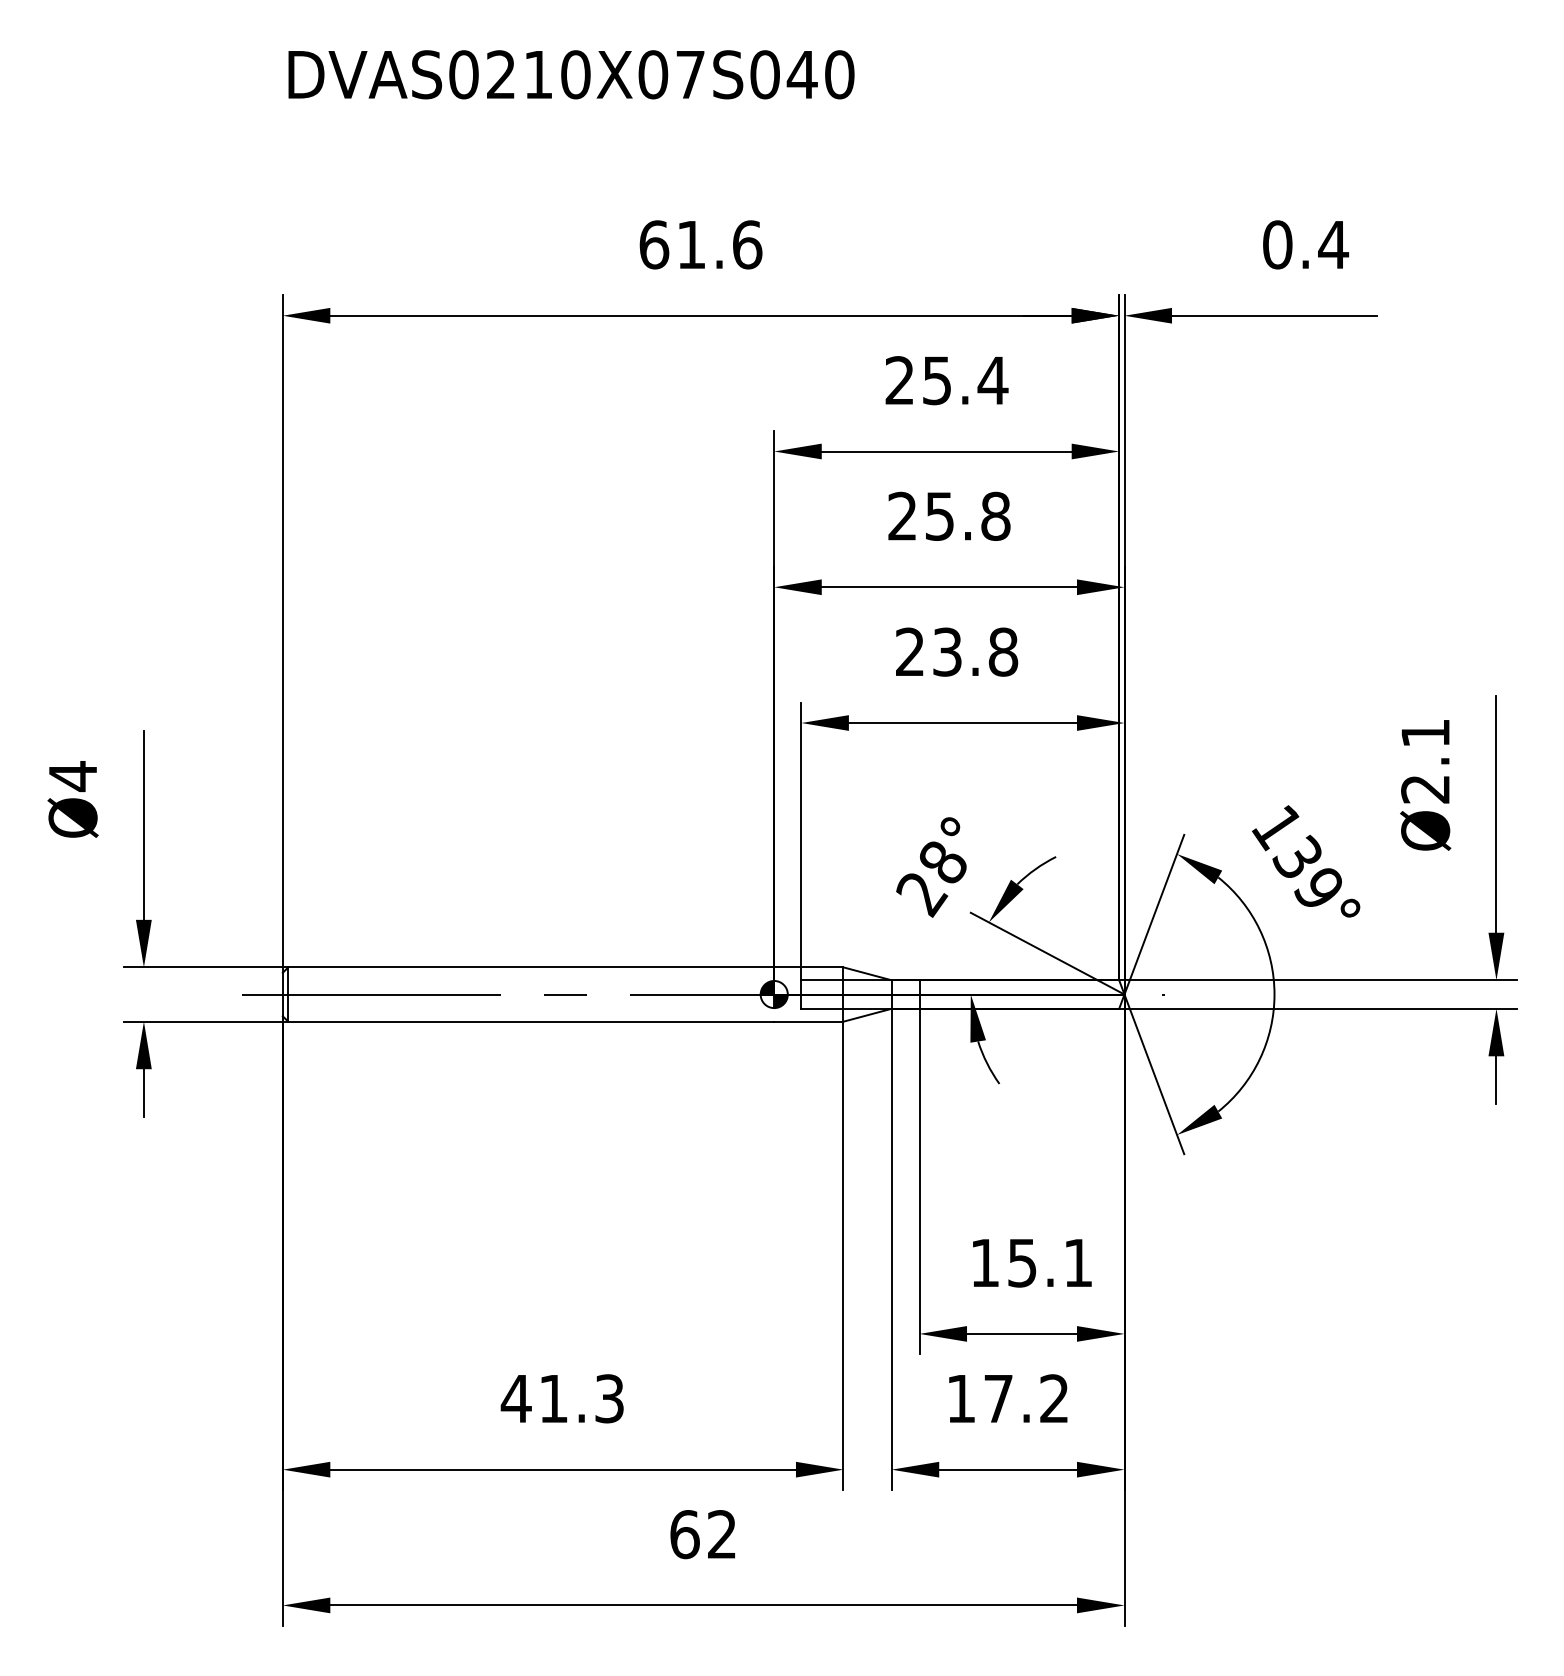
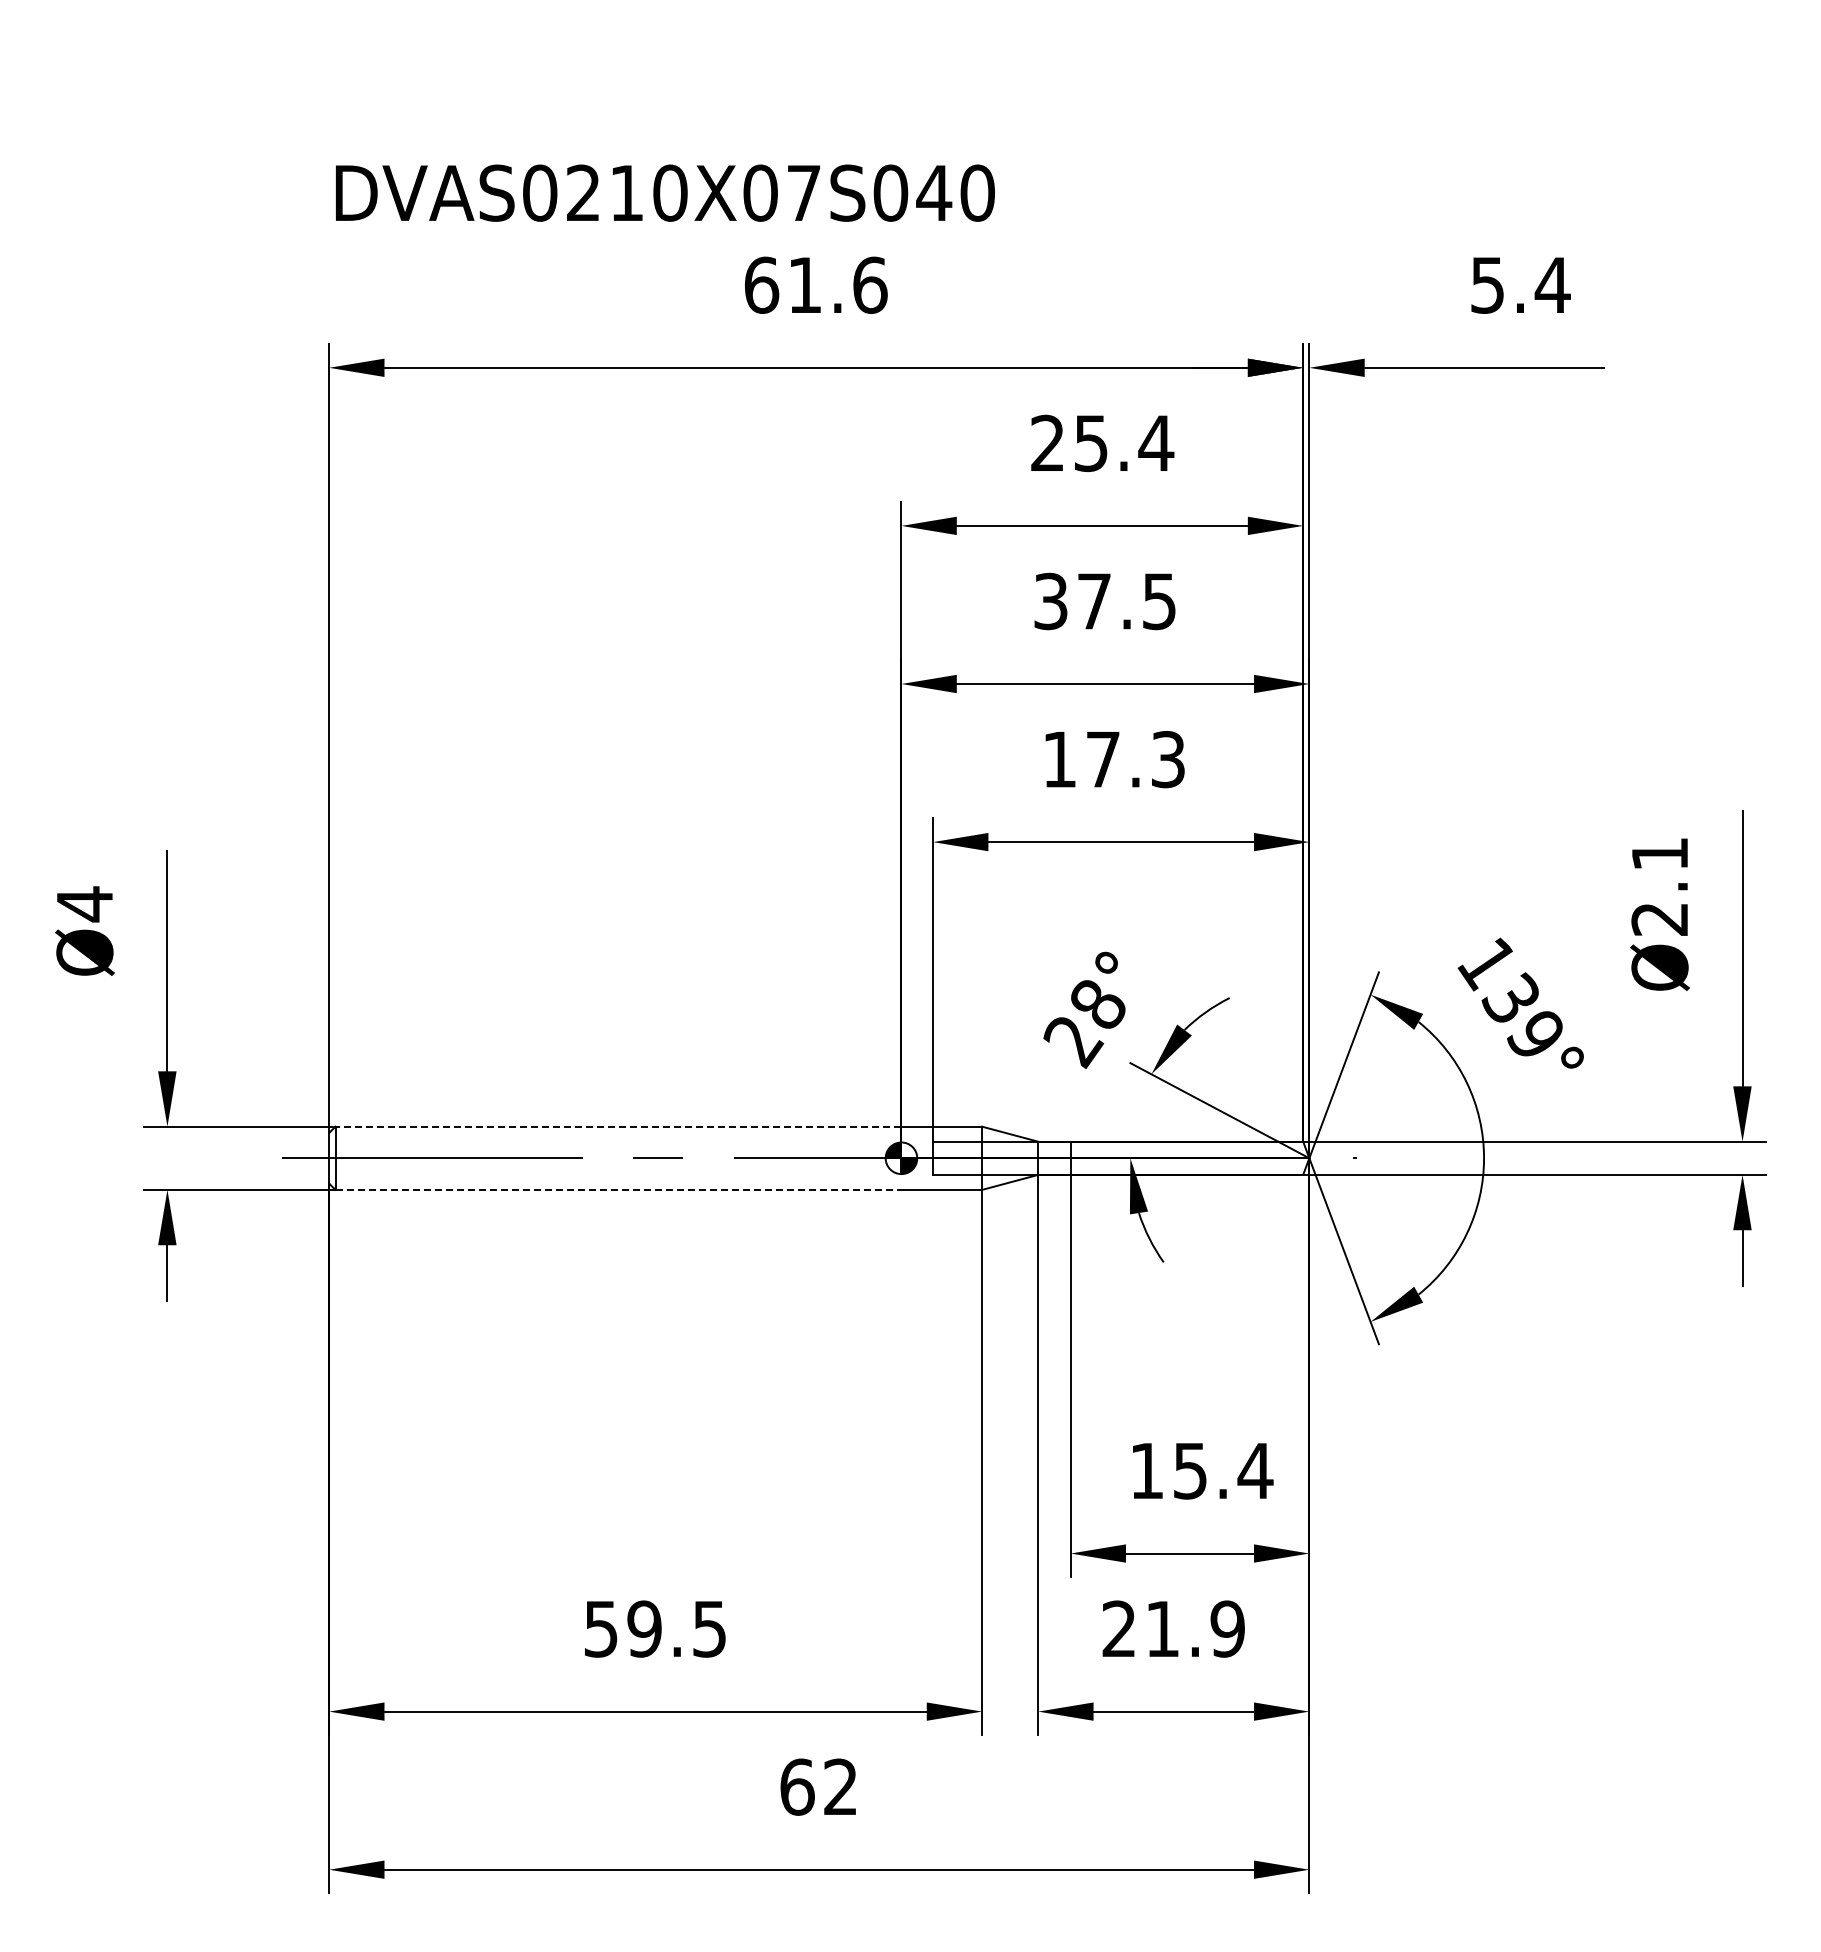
text: (571, 74) -> (665, 192), moved
text: (1277, 244) -> (1487, 284), 0.4 -> 5.4
text: (949, 516) -> (1105, 601), 25.8 -> 37.5
text: (957, 652) -> (1114, 759), 23.8 -> 17.3
line: (531, 967) -> (618, 1126), solid -> dashed
line: (531, 1021) -> (618, 1189), solid -> dashed
text: (1078, 1262) -> (1255, 1470), 15.1 -> 15.4
text: (562, 1398) -> (654, 1628), 41.3 -> 59.5
text: (1007, 1398) -> (1173, 1628), 17.2 -> 21.9

